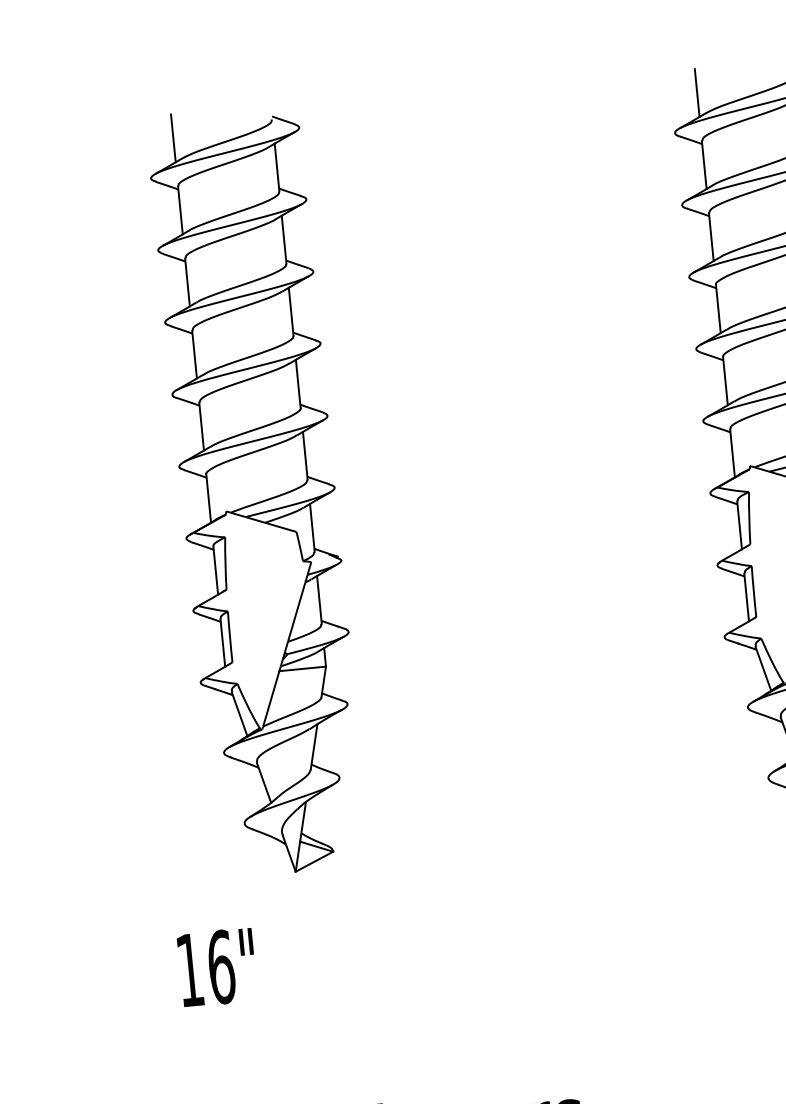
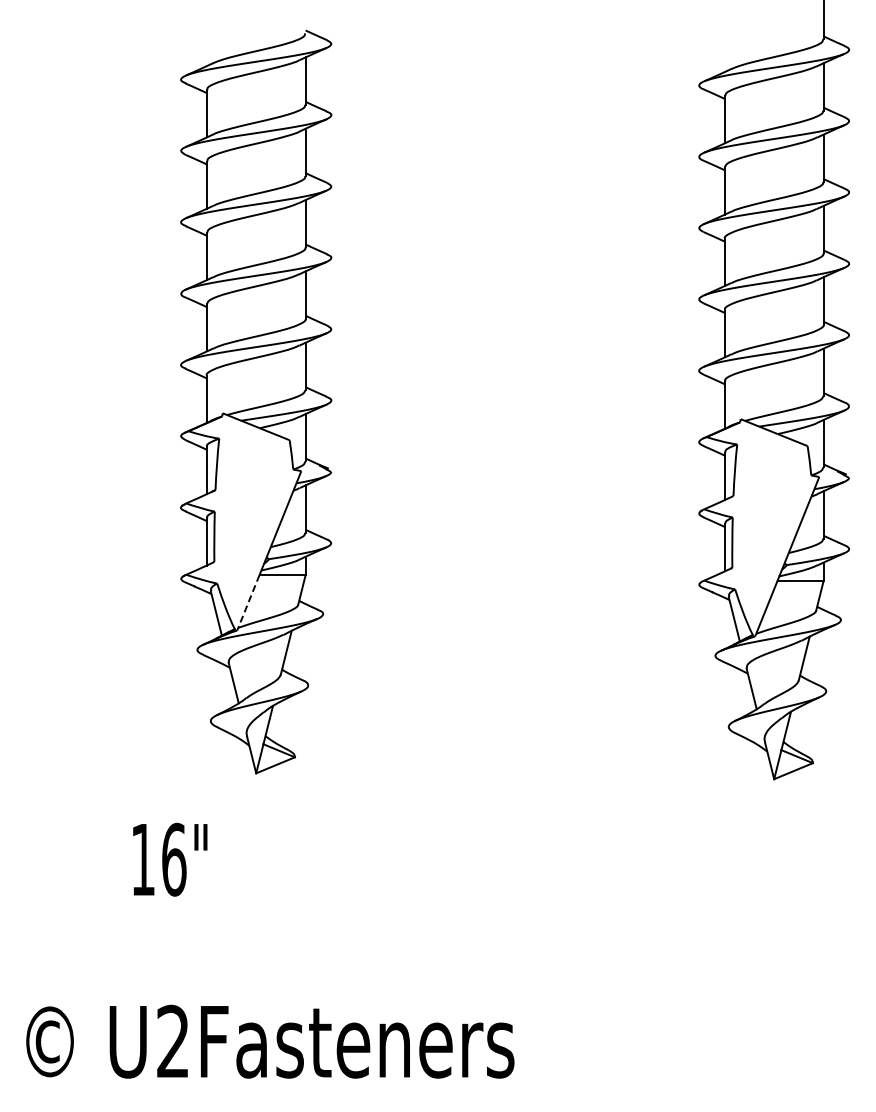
line: (696, 93) -> (724, 48), removed
line: (173, 138) -> (206, 42), removed
line: (270, 699) -> (248, 602), solid -> dashed

